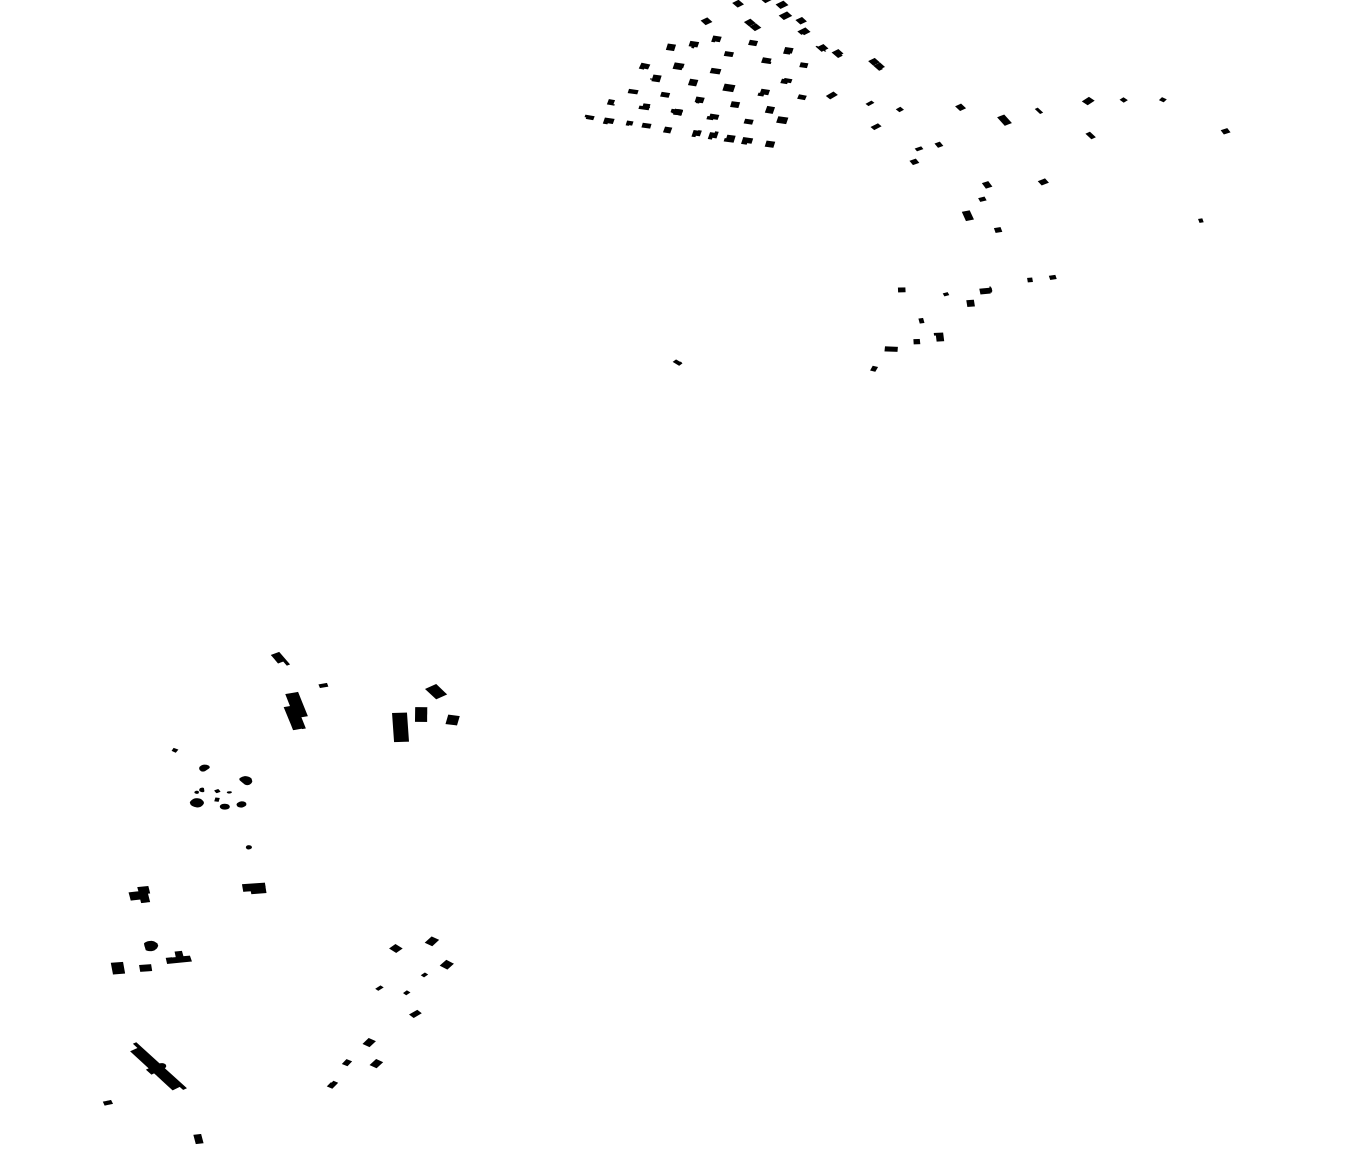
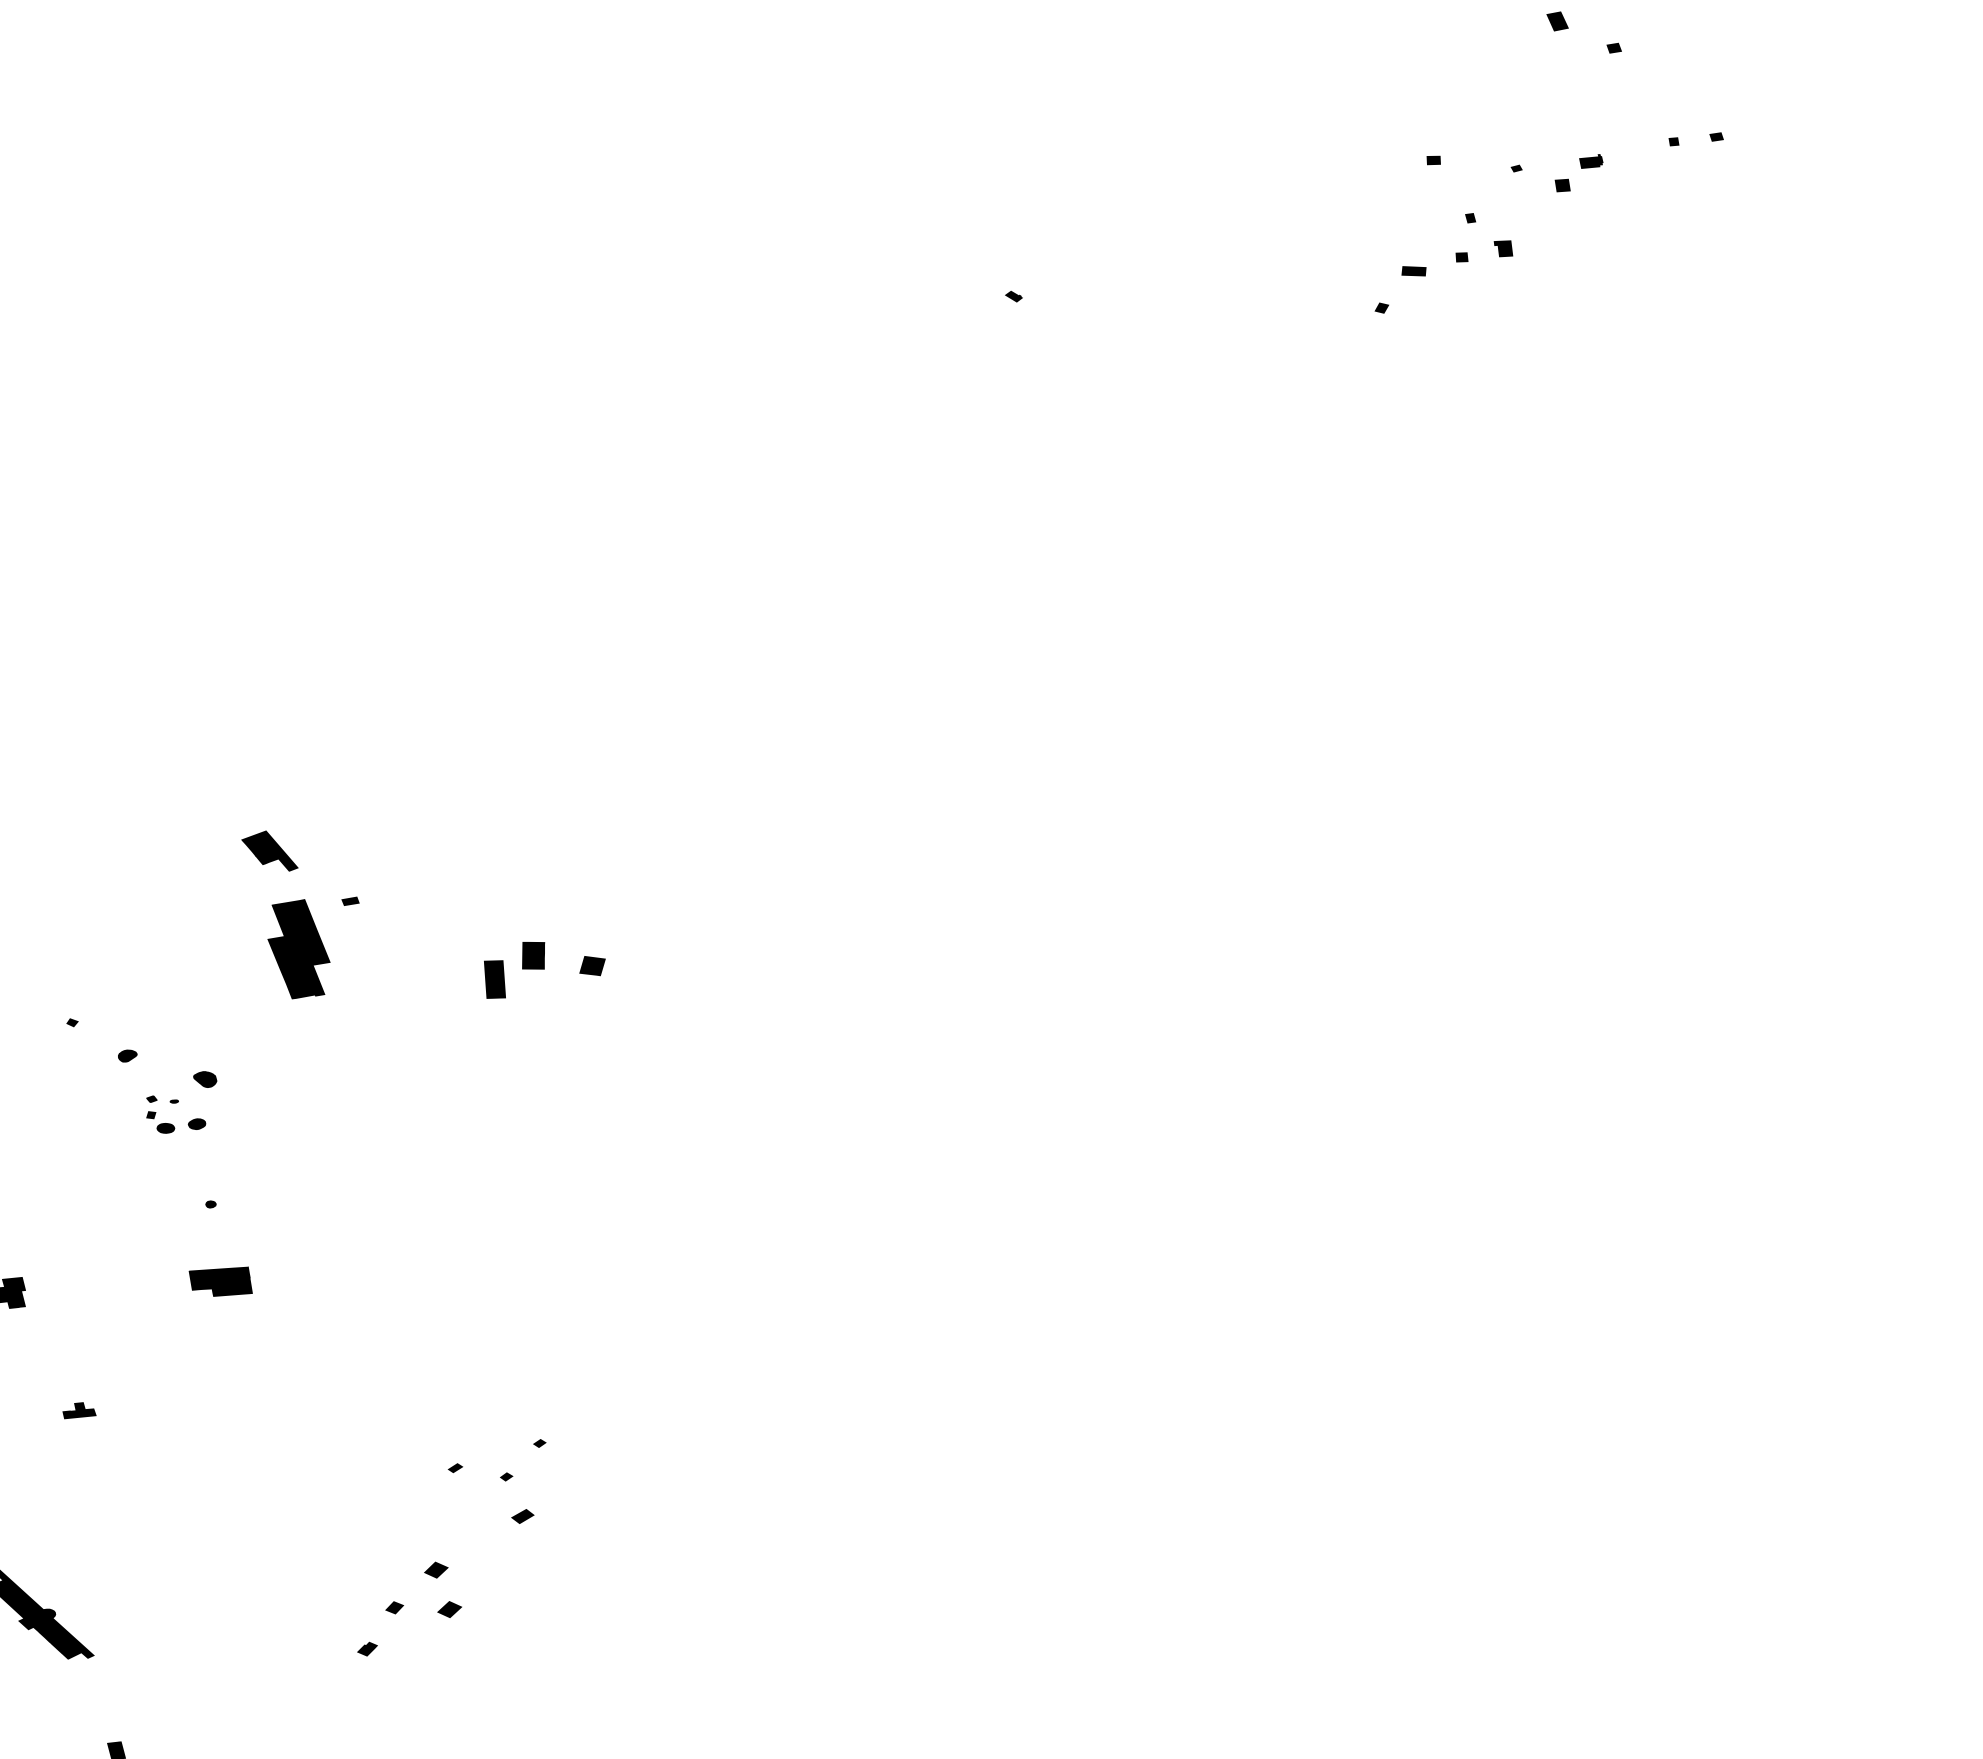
part: (280, 658) -> (270, 850), size x1.6
part: (435, 691) -> (560, 912), removed
part: (295, 710) -> (298, 948), size x1.4
part: (400, 726) -> (494, 978), size x0.7
part: (197, 797) -> (114, 1111), removed
part: (254, 887) -> (221, 1279), size x1.4
fill: (431, 941) -> (553, 1380), removed
fill: (150, 945) -> (26, 1388), removed
fill: (395, 948) -> (485, 1393), removed
part: (178, 957) -> (79, 1410), size x0.7
fill: (446, 964) -> (581, 1423), removed
fill: (145, 967) -> (17, 1429), removed

